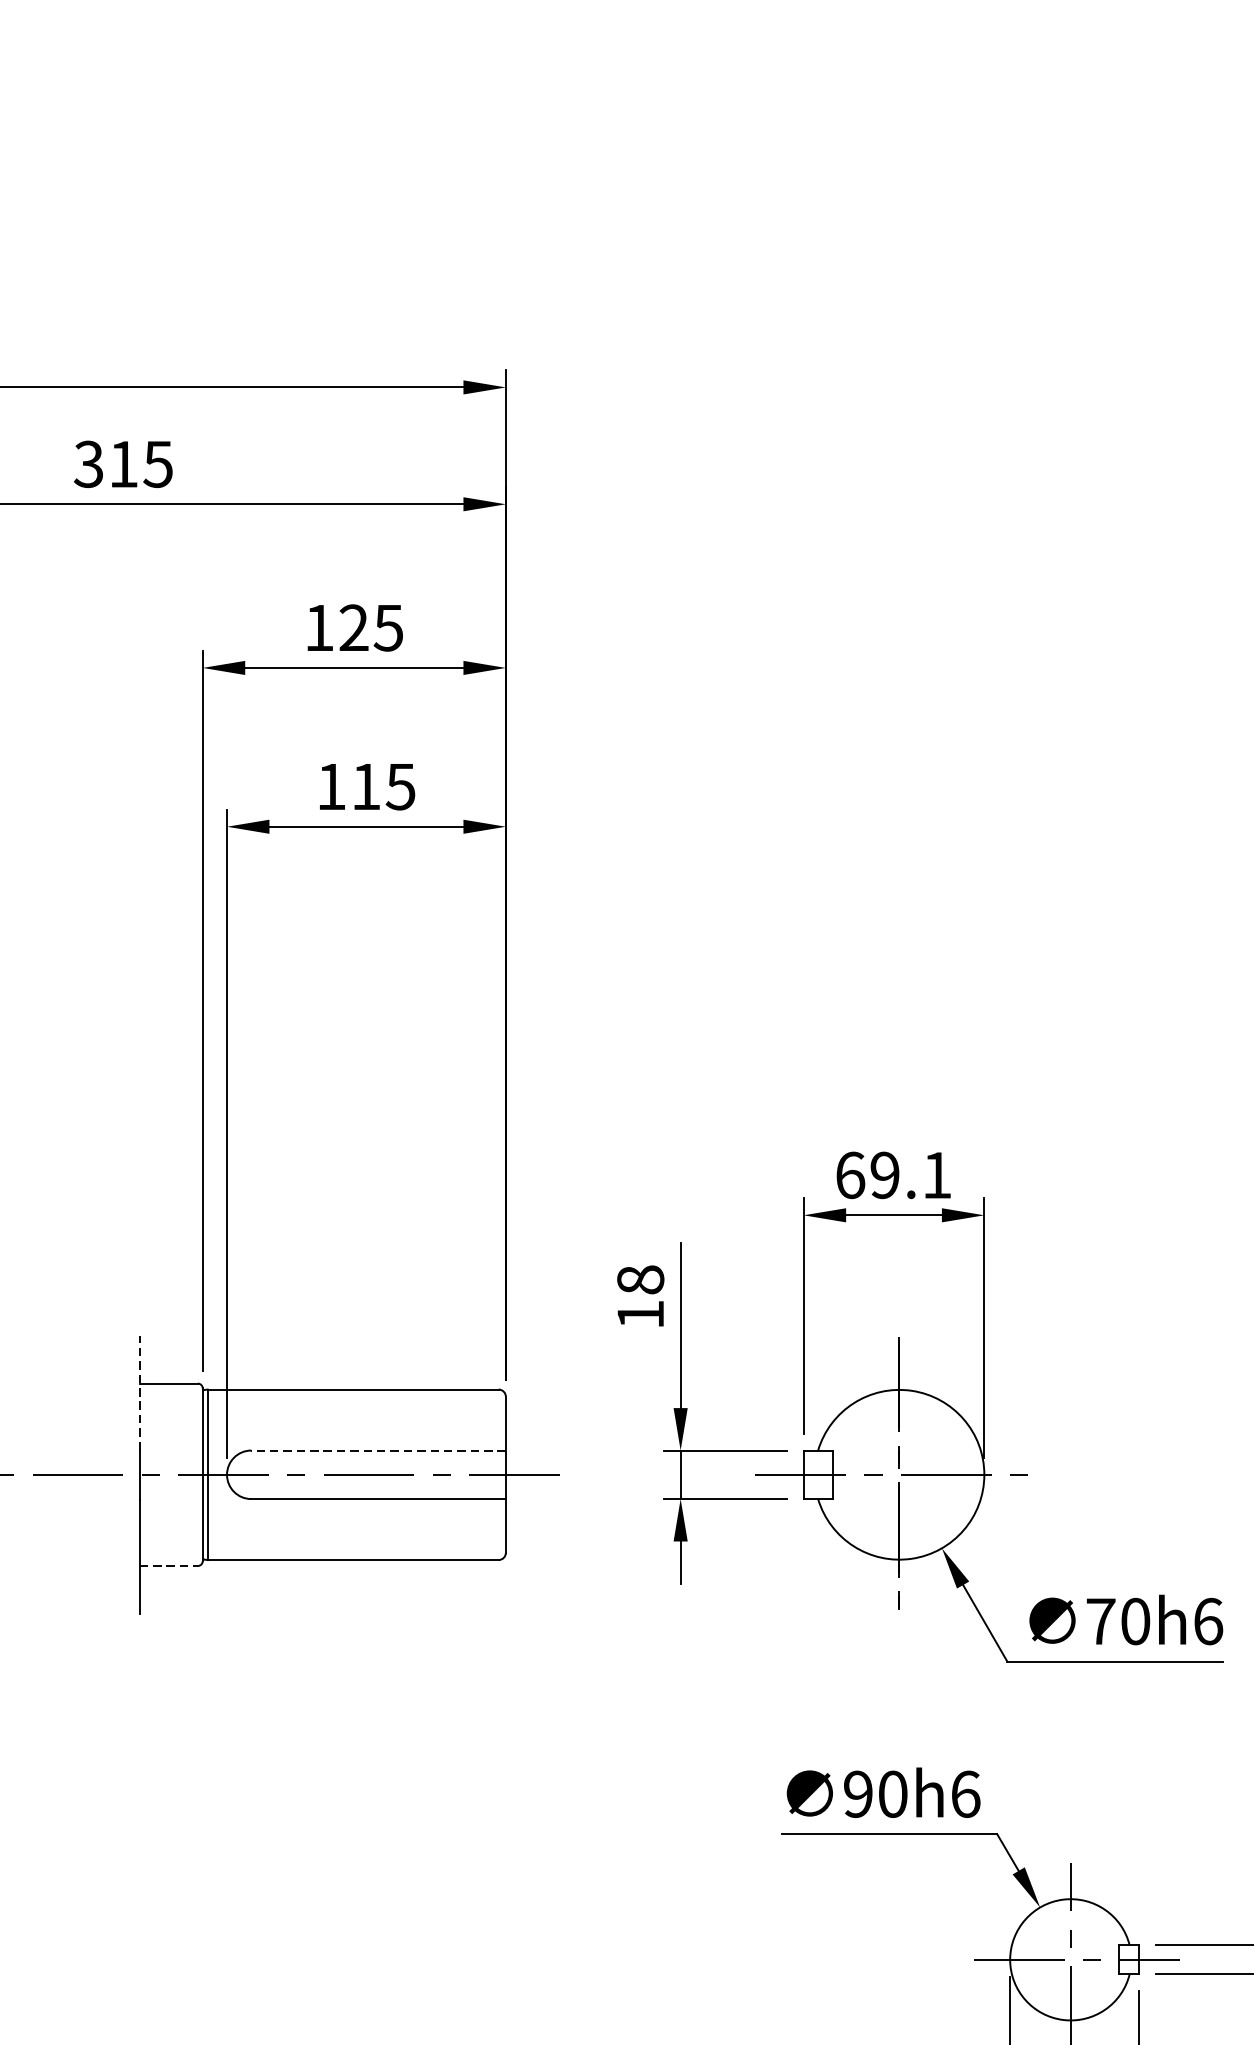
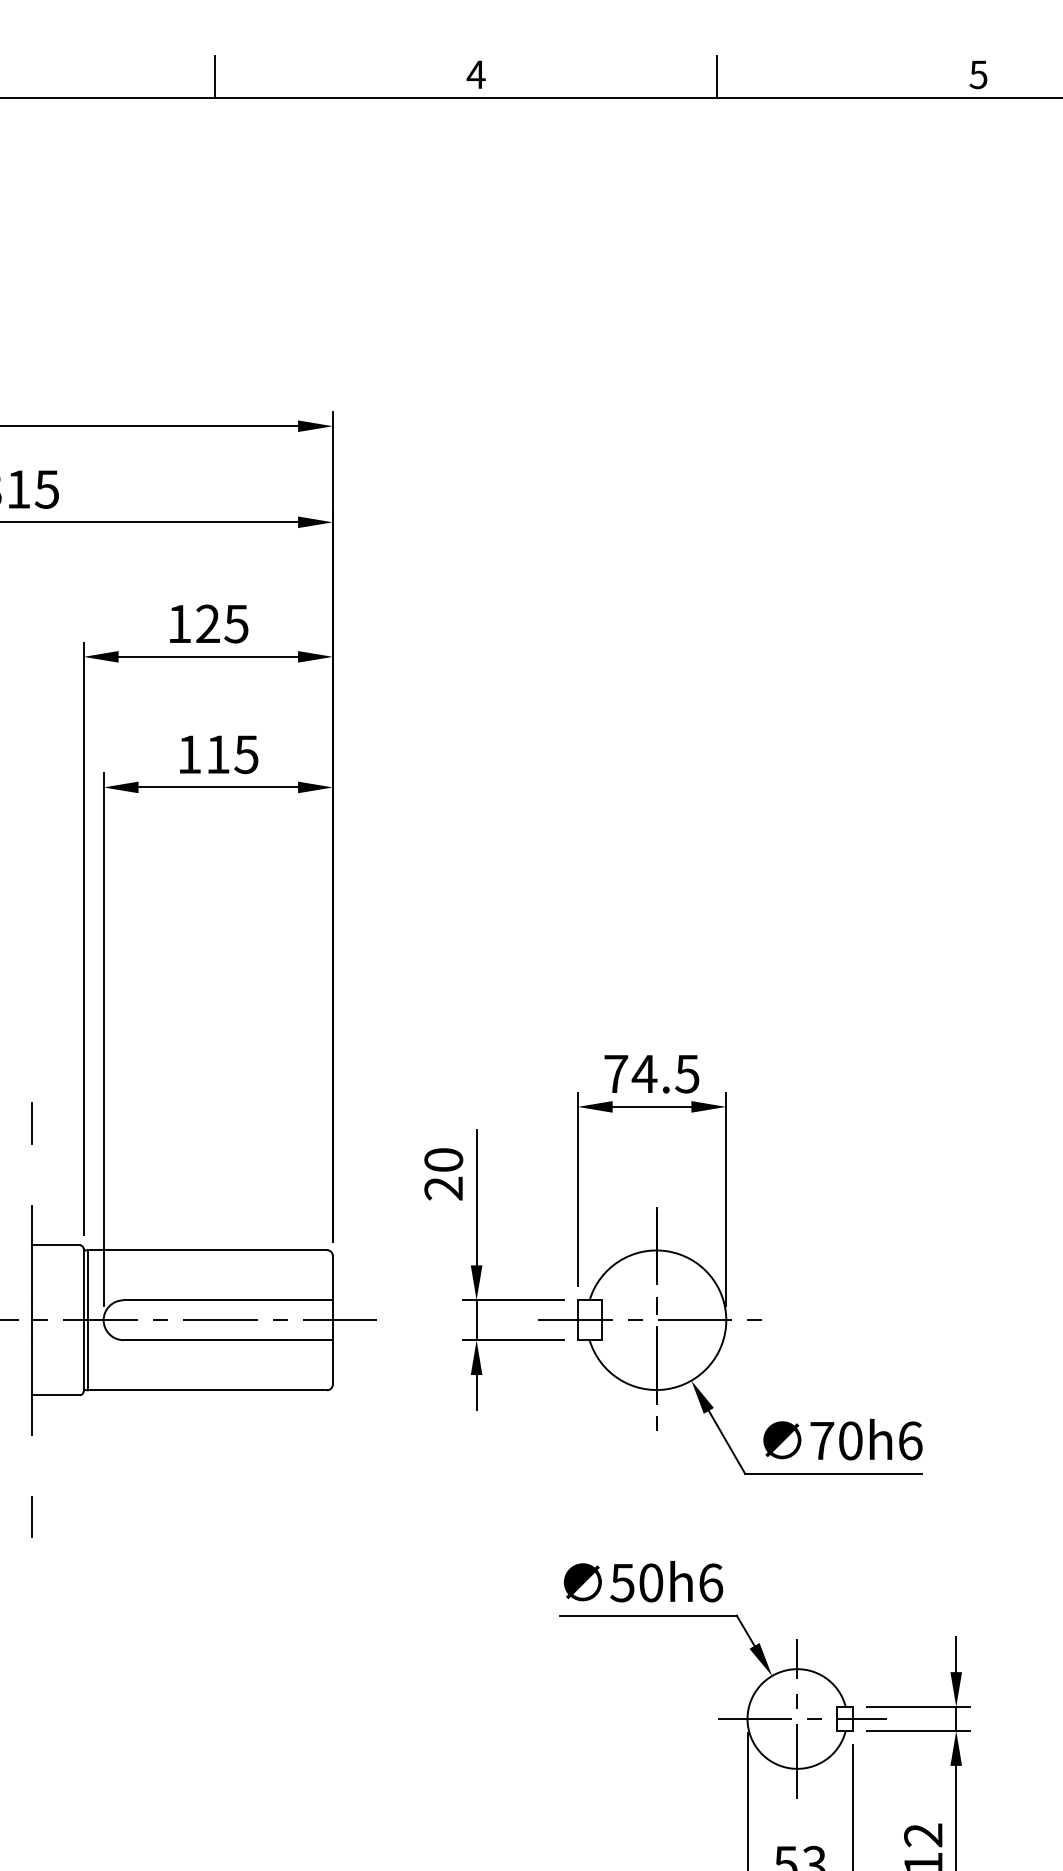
text: (893, 1174) -> (651, 1073), 69.1 -> 74.5
line: (139, 1235) -> (31, 1123), added
text: (640, 1297) -> (443, 1174), 18 -> 20
line: (139, 1392) -> (31, 1252), dashed -> solid
line: (378, 1450) -> (228, 1300), dashed -> solid
line: (168, 1566) -> (55, 1395), dashed -> solid
line: (139, 1713) -> (31, 1516), added
text: (858, 1793) -> (622, 1582), 90h6 -> 50h6

